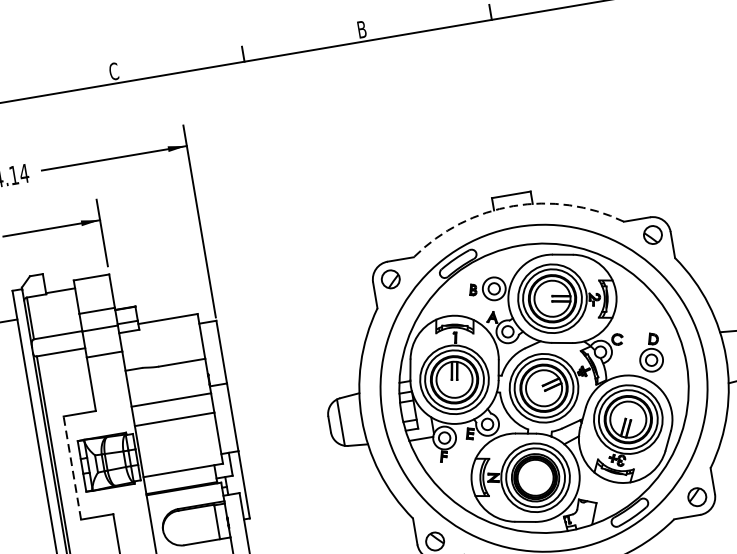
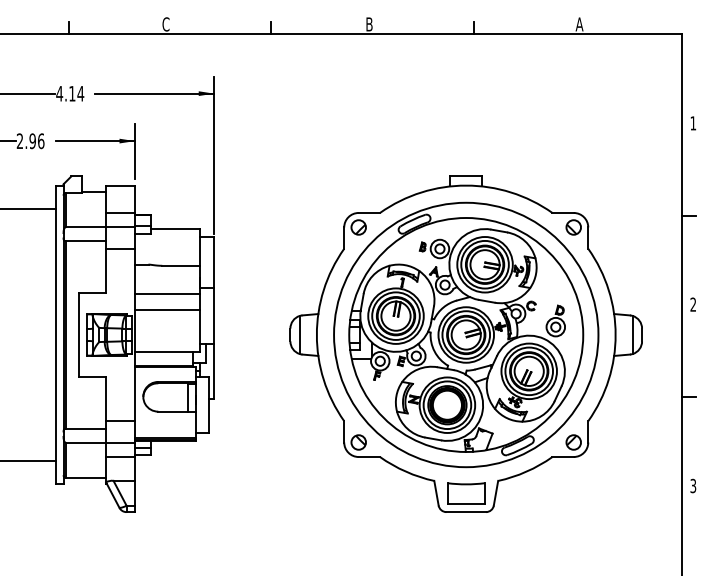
arc: (513, 205) -> (466, 185), dashed -> solid
line: (72, 467) -> (79, 334), dashed -> solid

